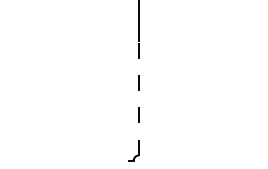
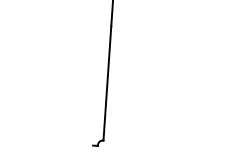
line: (139, 97) -> (107, 82), dashed -> solid

